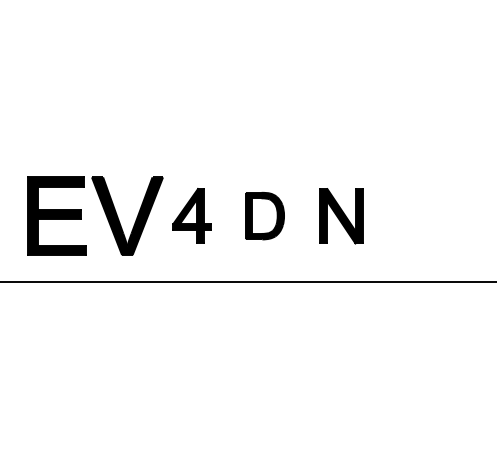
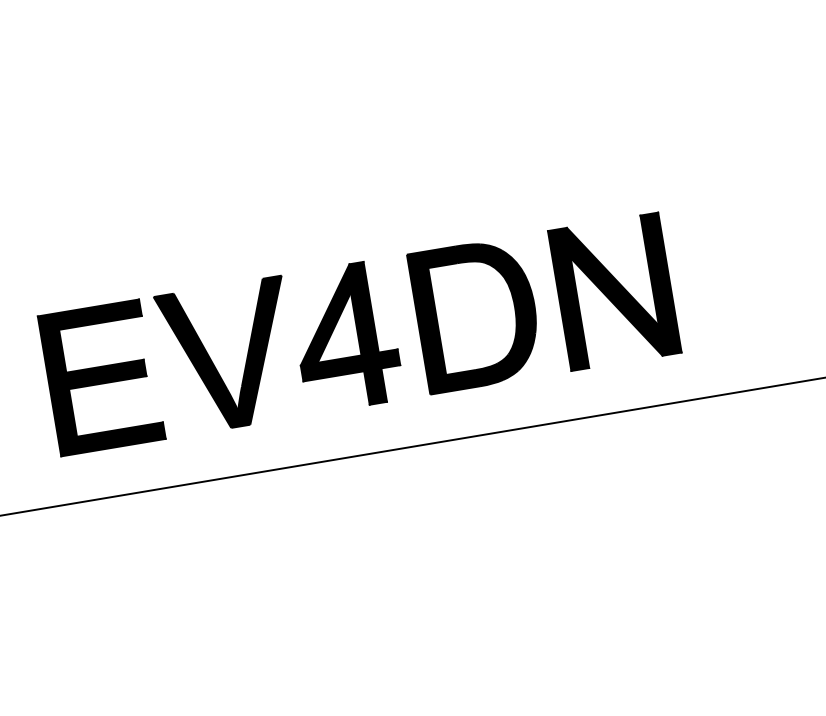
part: (191, 215) -> (344, 335), size x1.43
part: (264, 215) -> (475, 313), size x1.67
part: (341, 216) -> (614, 292), size x1.43

